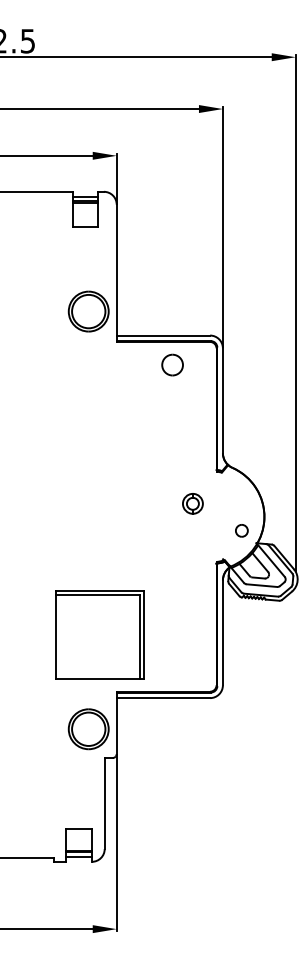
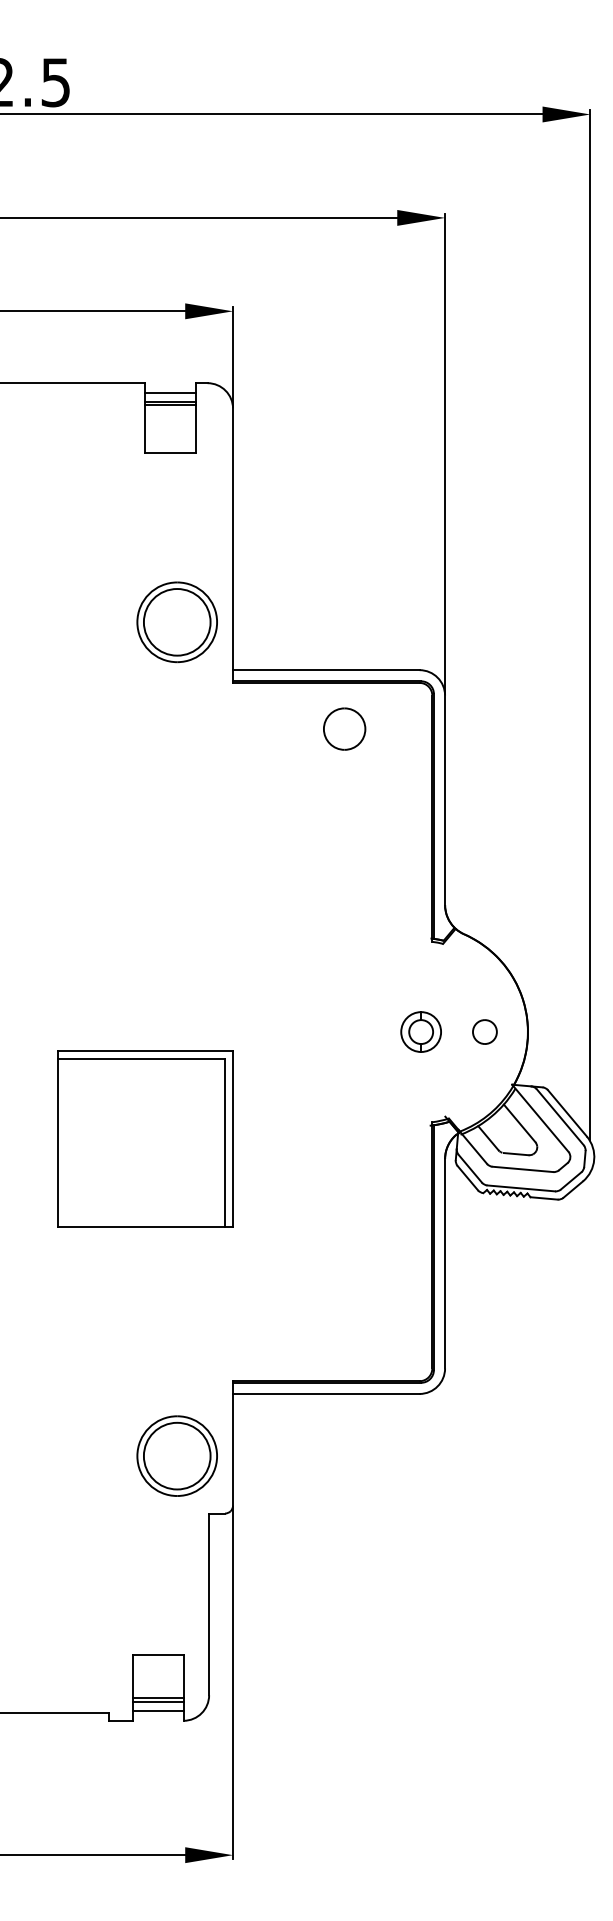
part: (192, 503) -> (420, 1031), moved
part: (241, 530) -> (484, 1031), moved
part: (99, 634) -> (144, 1137), moved

